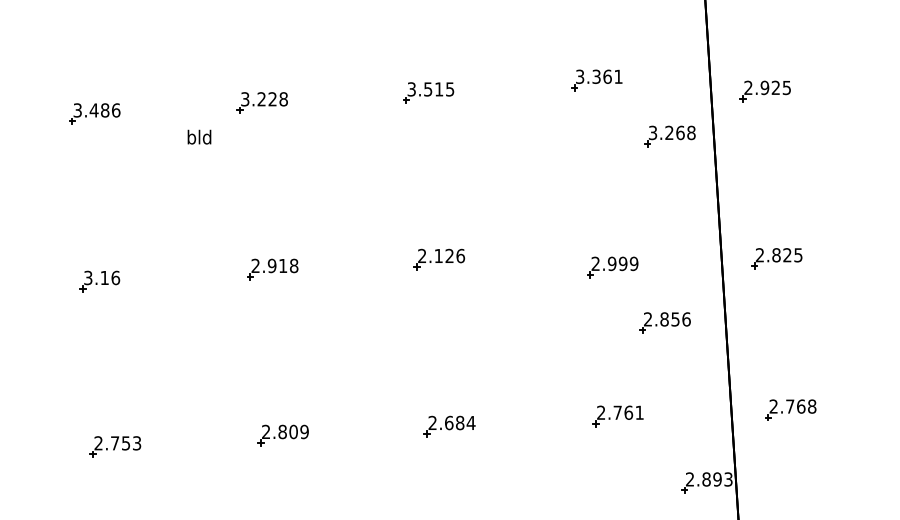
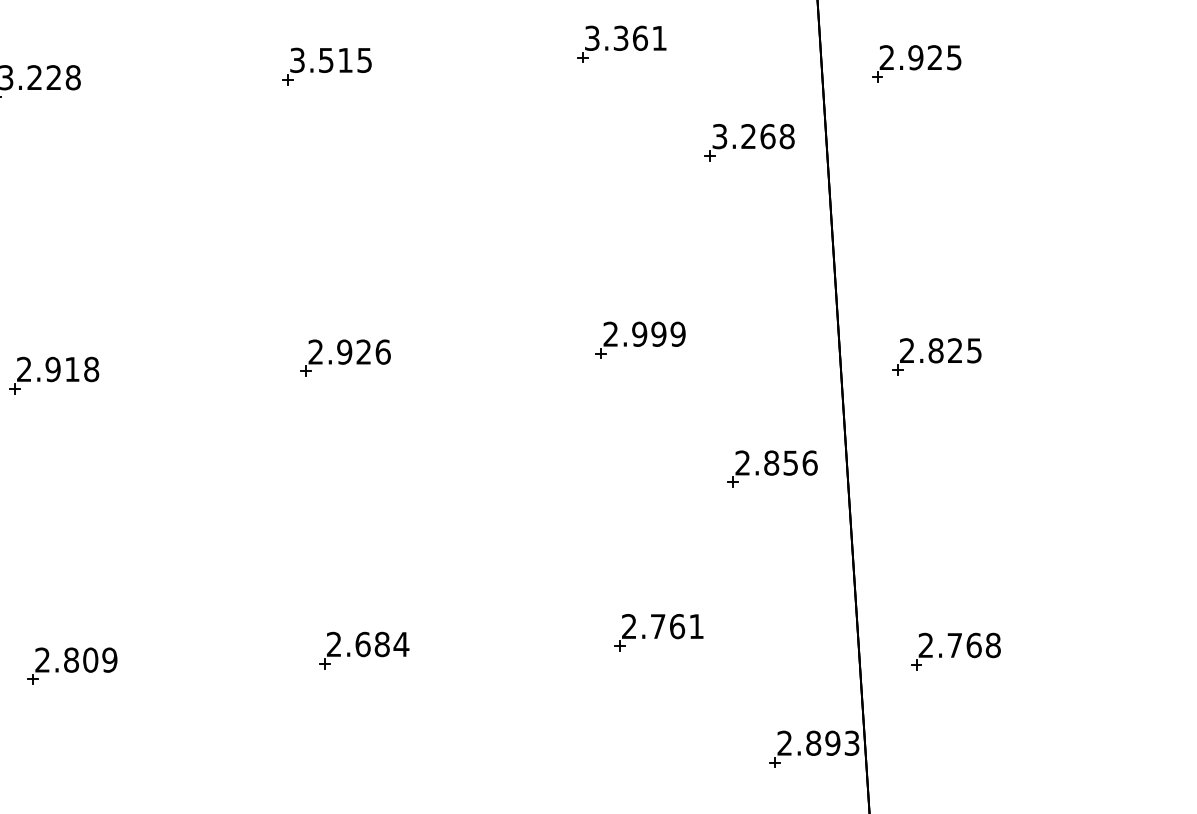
text: (438, 255) -> (344, 351), 2.126 -> 2.926
part: (612, 267) -> (640, 340), moved
part: (664, 322) -> (771, 468), moved
part: (790, 409) -> (955, 650), moved

